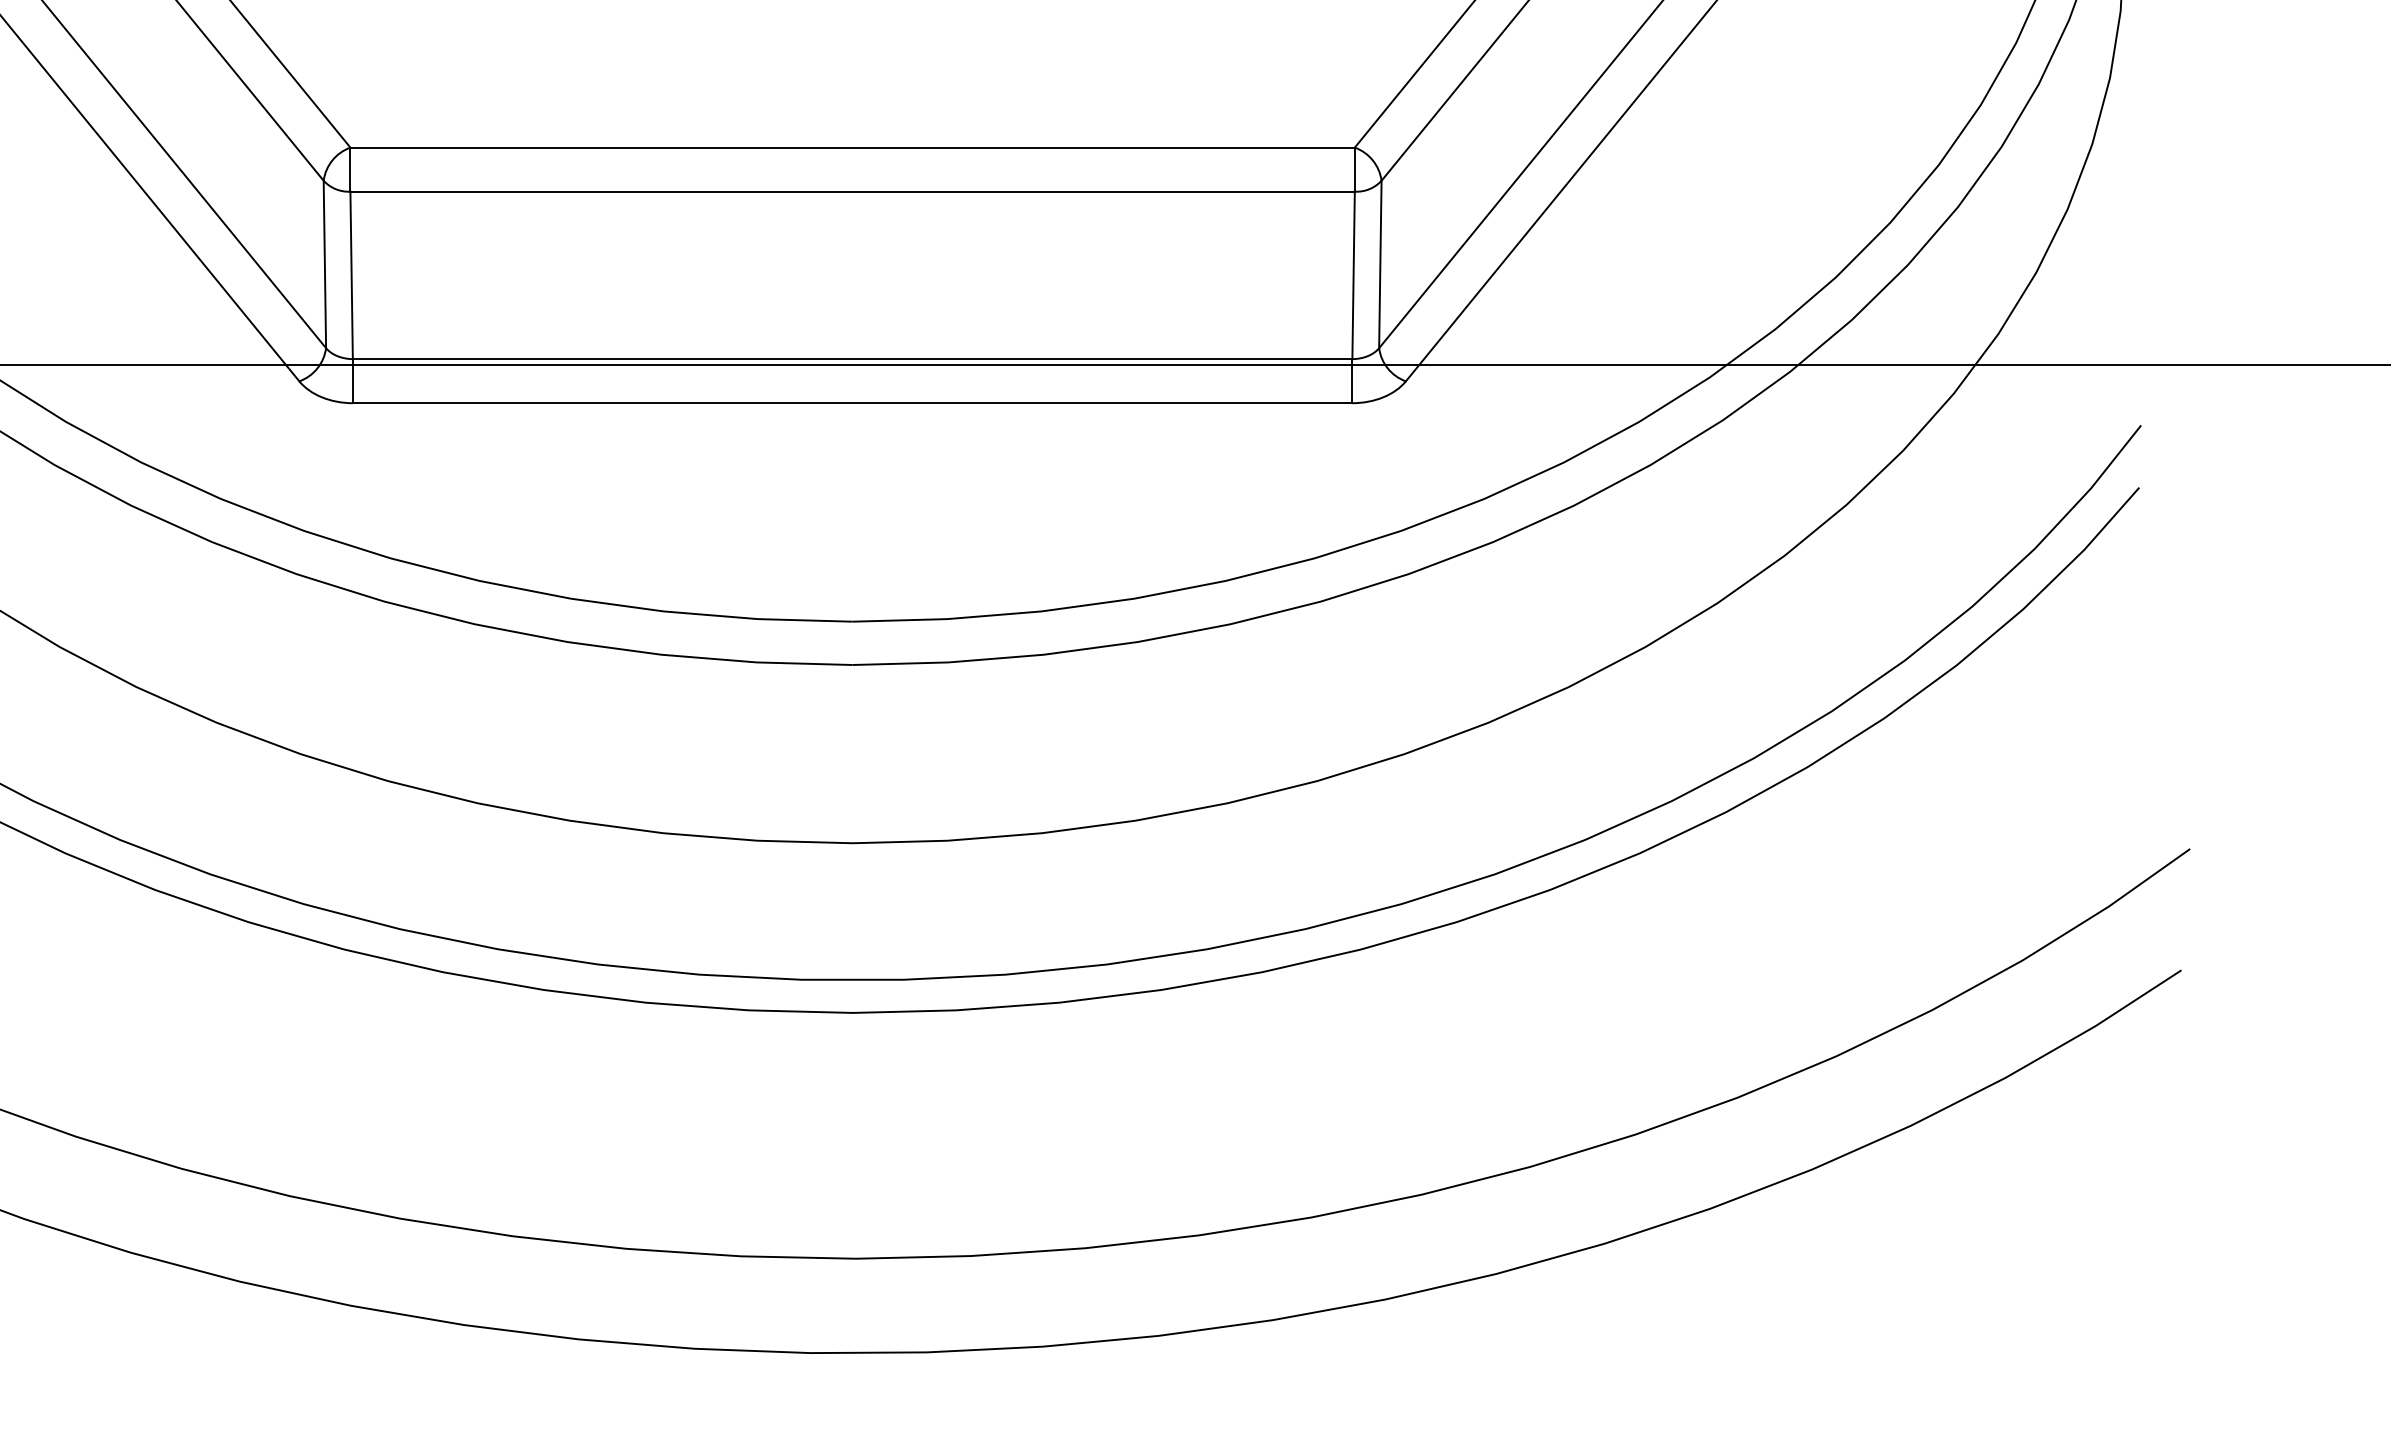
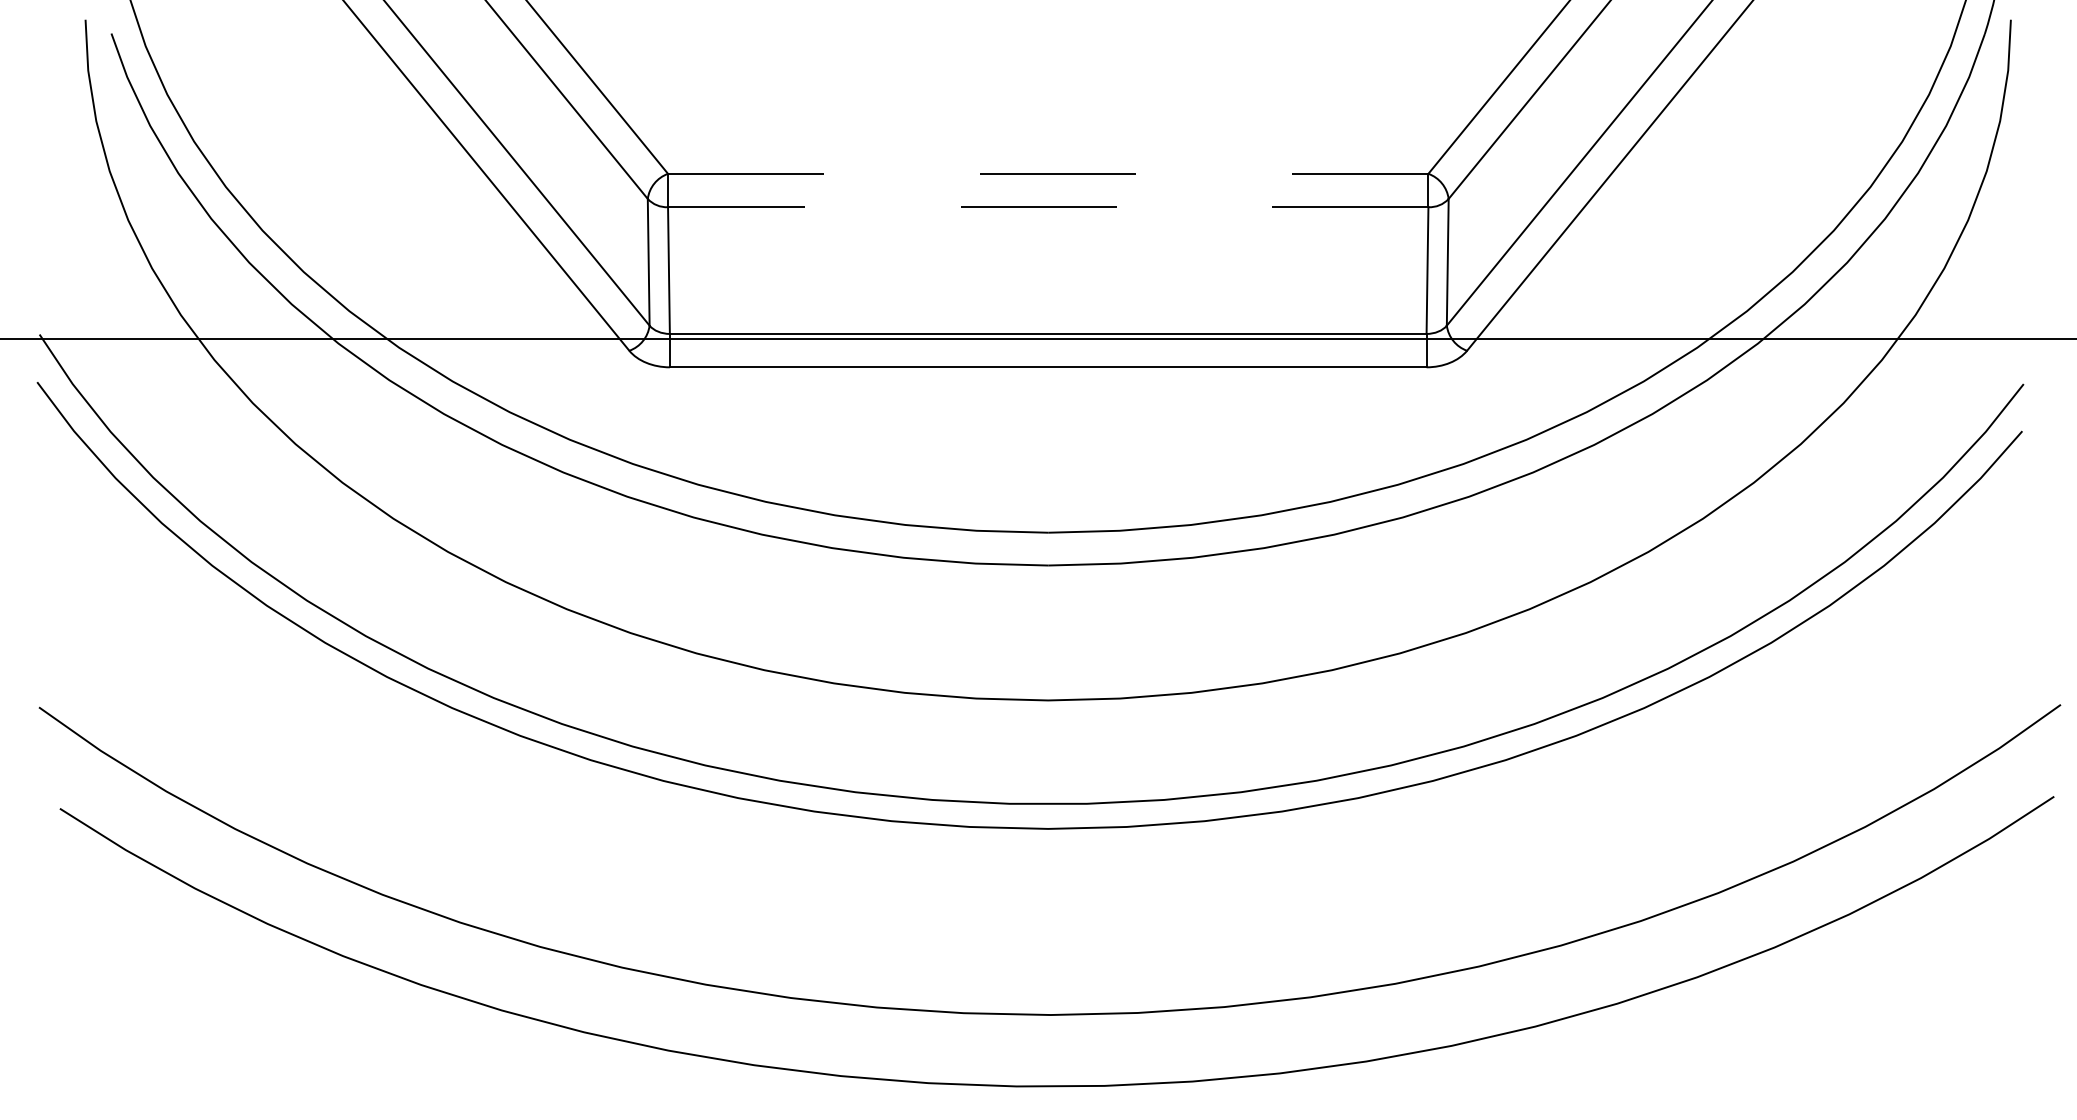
line: (852, 147) -> (1048, 173), solid -> dashed
line: (851, 192) -> (1047, 207), solid -> dashed

